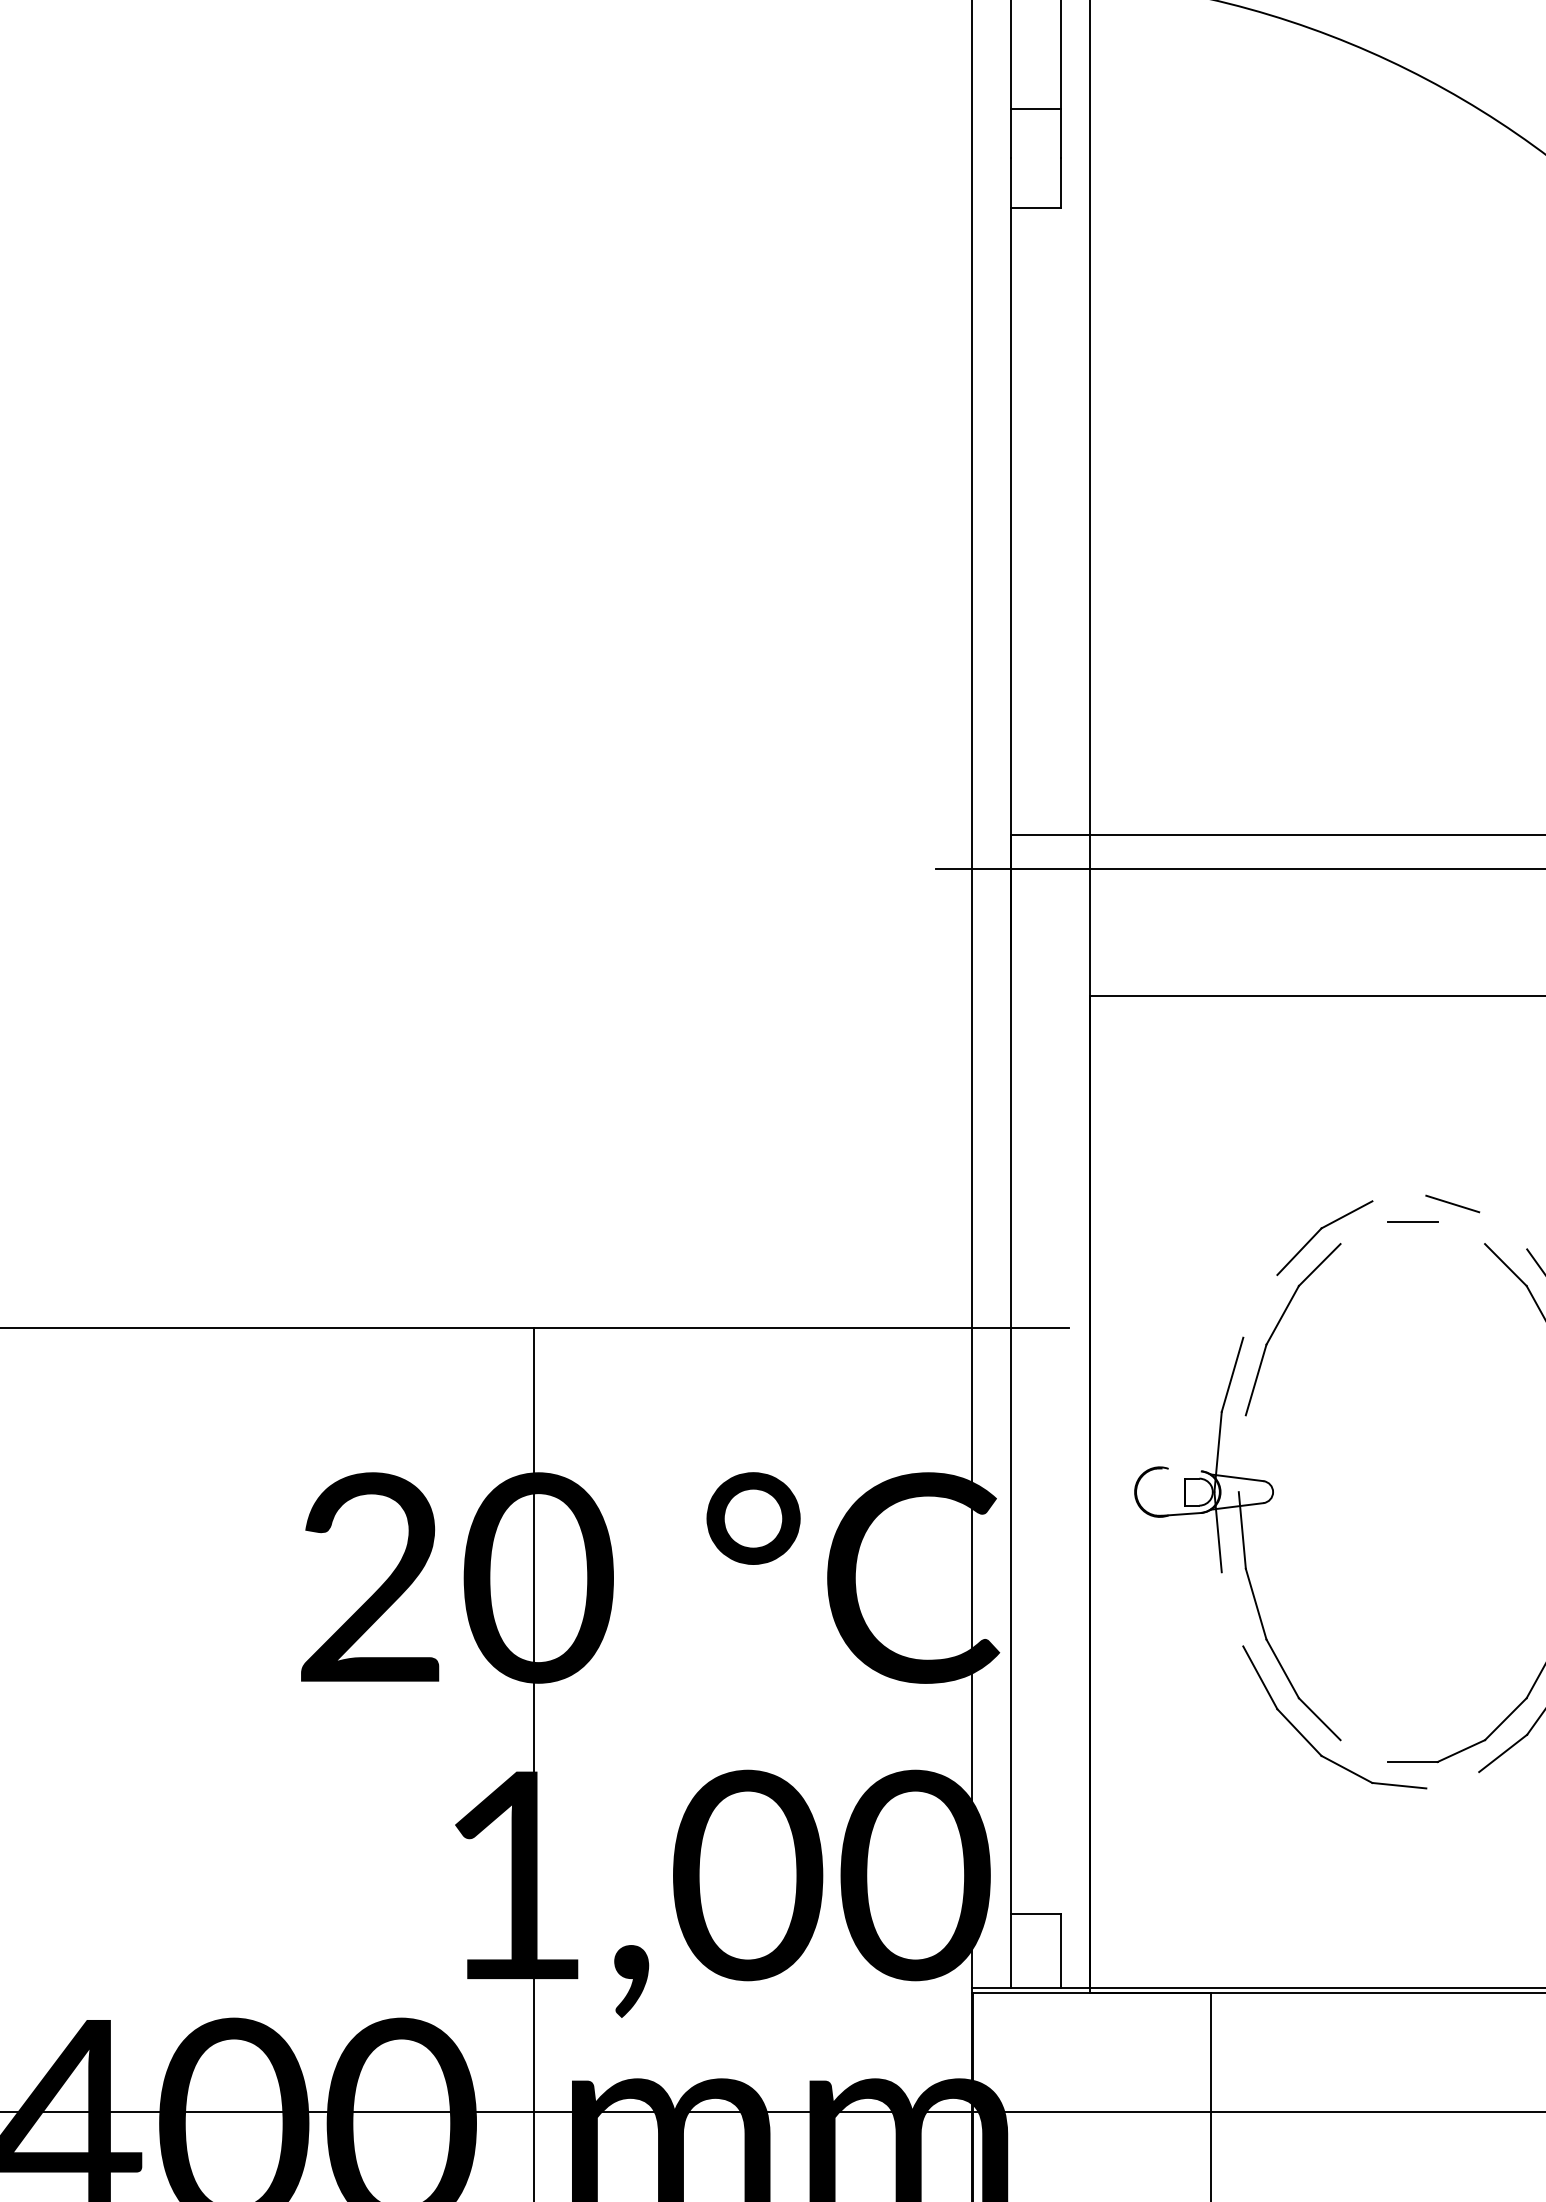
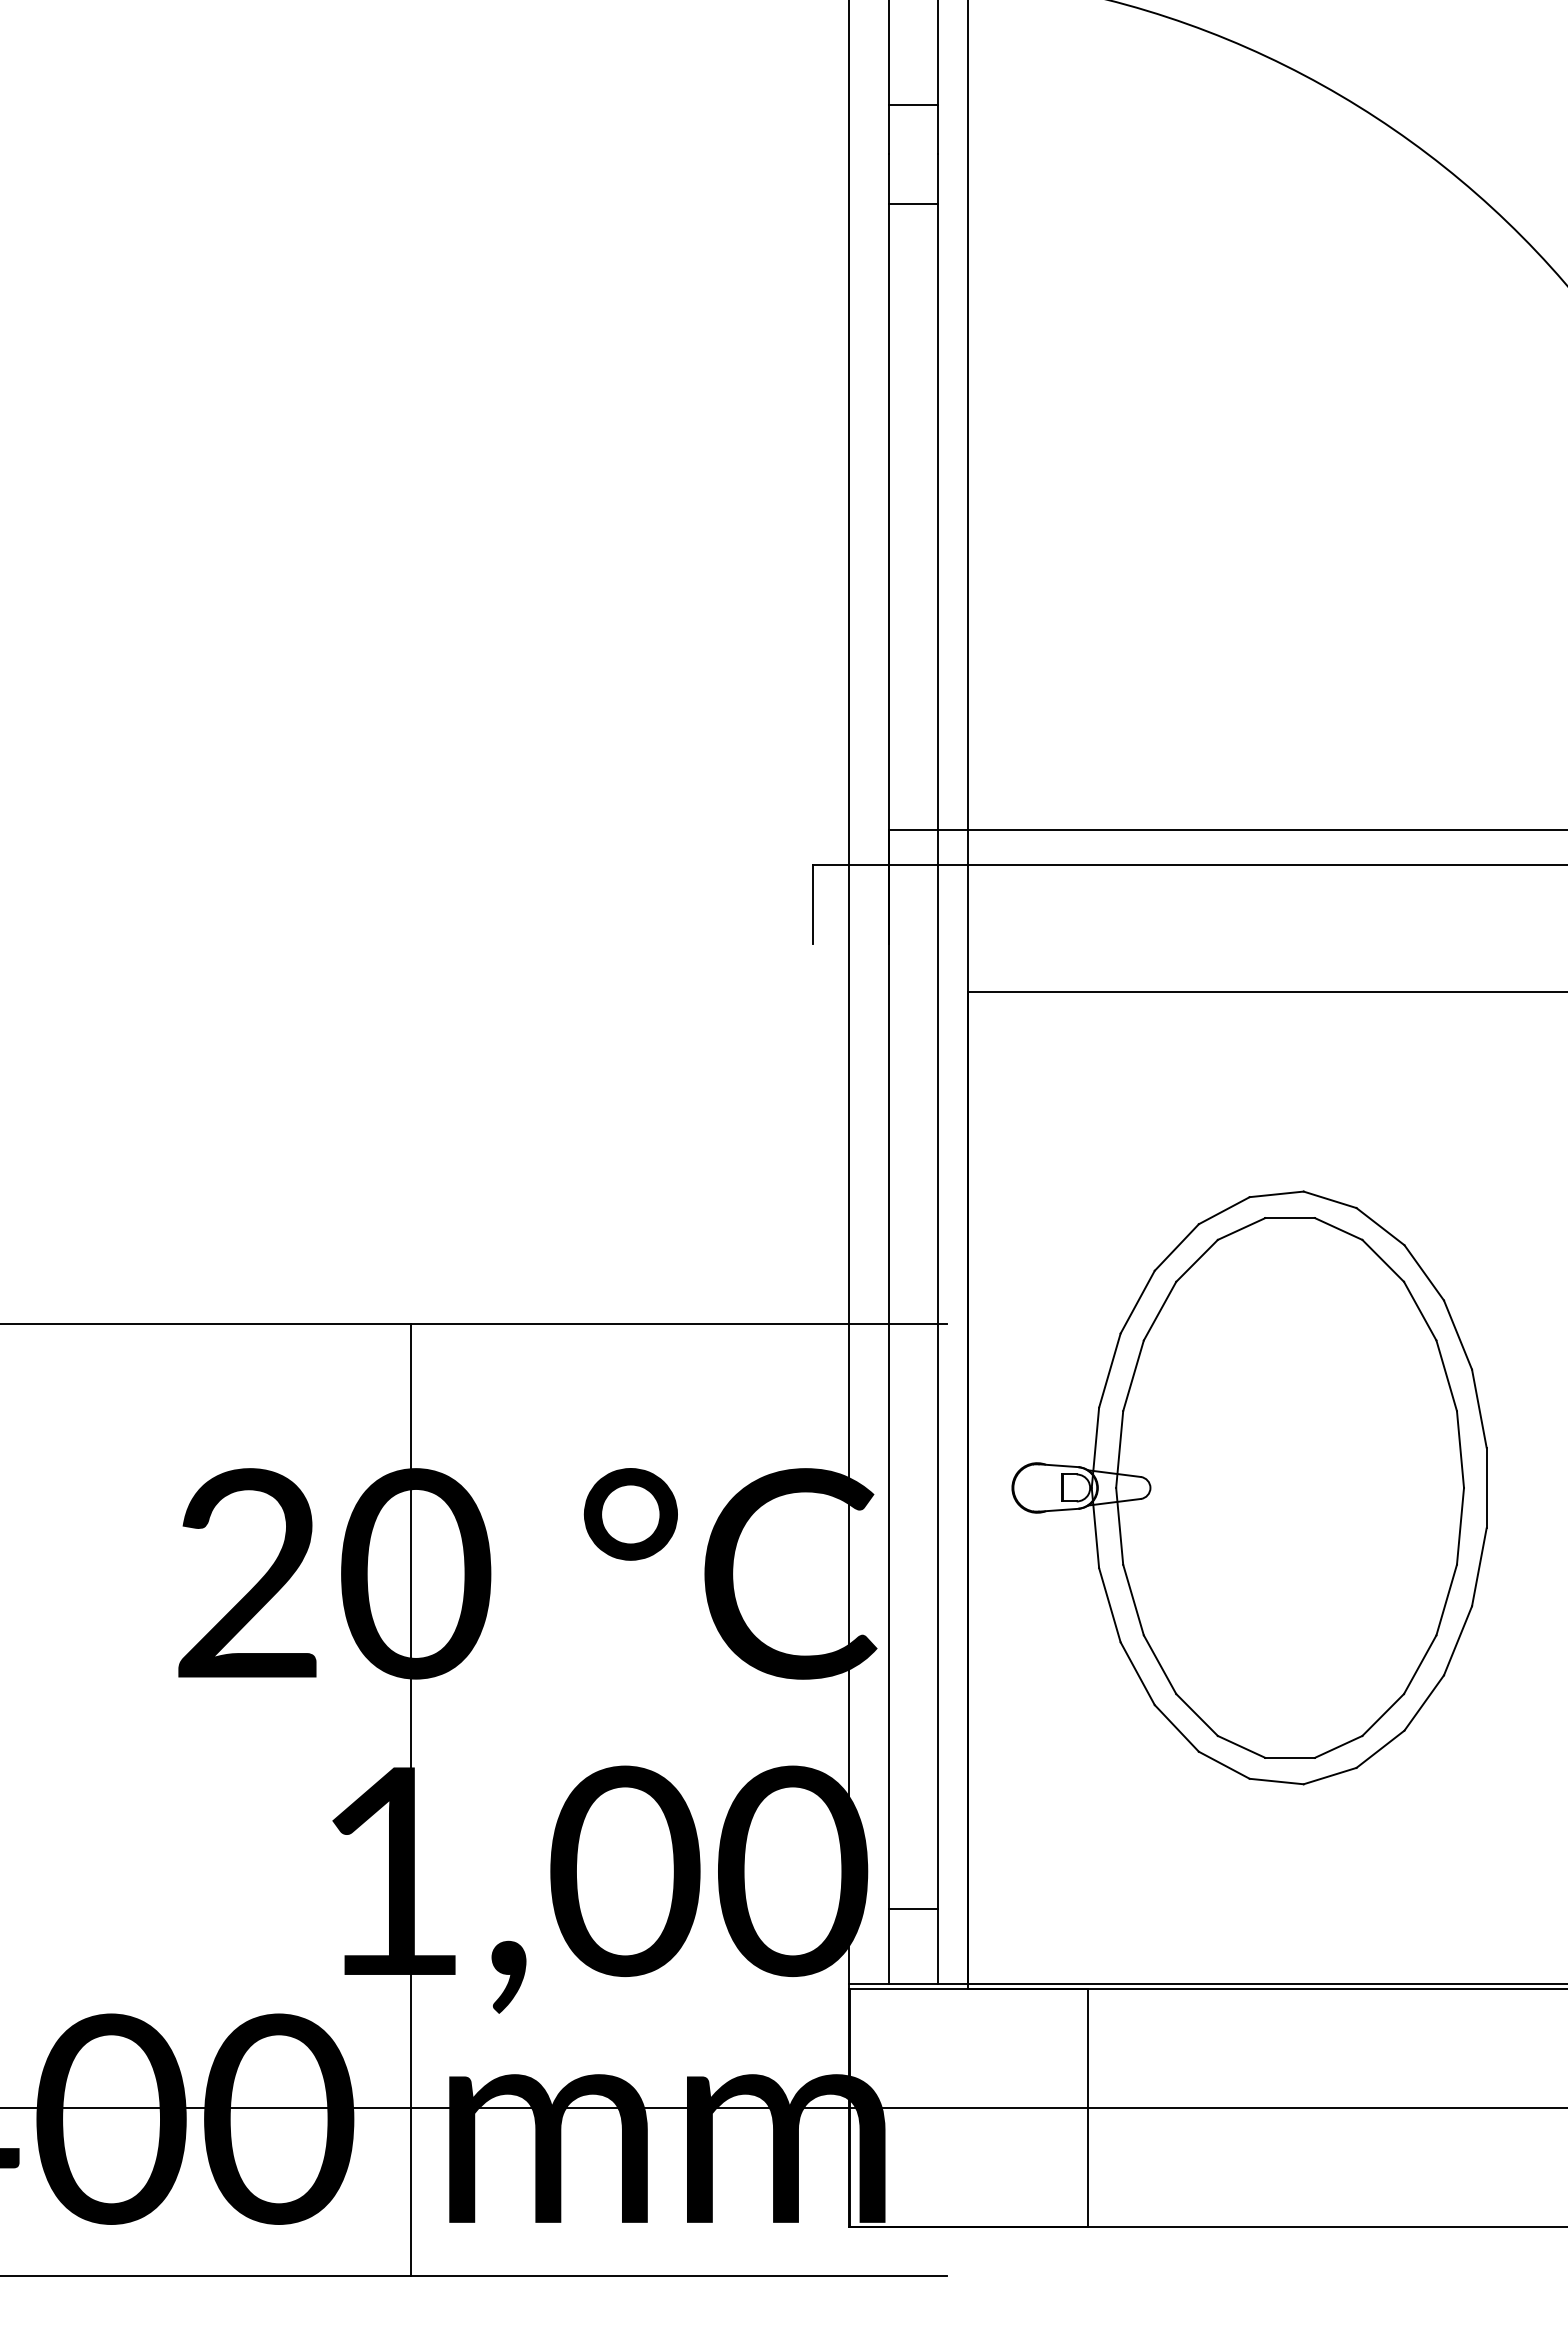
line: (935, 908) -> (812, 904), added
line: (1061, 1060) -> (938, 1056), added
line: (1399, 1198) -> (1276, 1194), added
line: (1503, 1230) -> (1380, 1226), added
line: (1364, 1232) -> (1241, 1228), added
line: (1461, 1232) -> (1338, 1228), added
line: (1260, 1305) -> (1137, 1301), added
line: (1242, 1453) -> (1119, 1449), added
line: (1181, 1469) -> (1058, 1465), added
line: (1232, 1609) -> (1109, 1605), added
line: (1364, 1750) -> (1241, 1746), added
line: (1452, 1779) -> (1329, 1775), added

